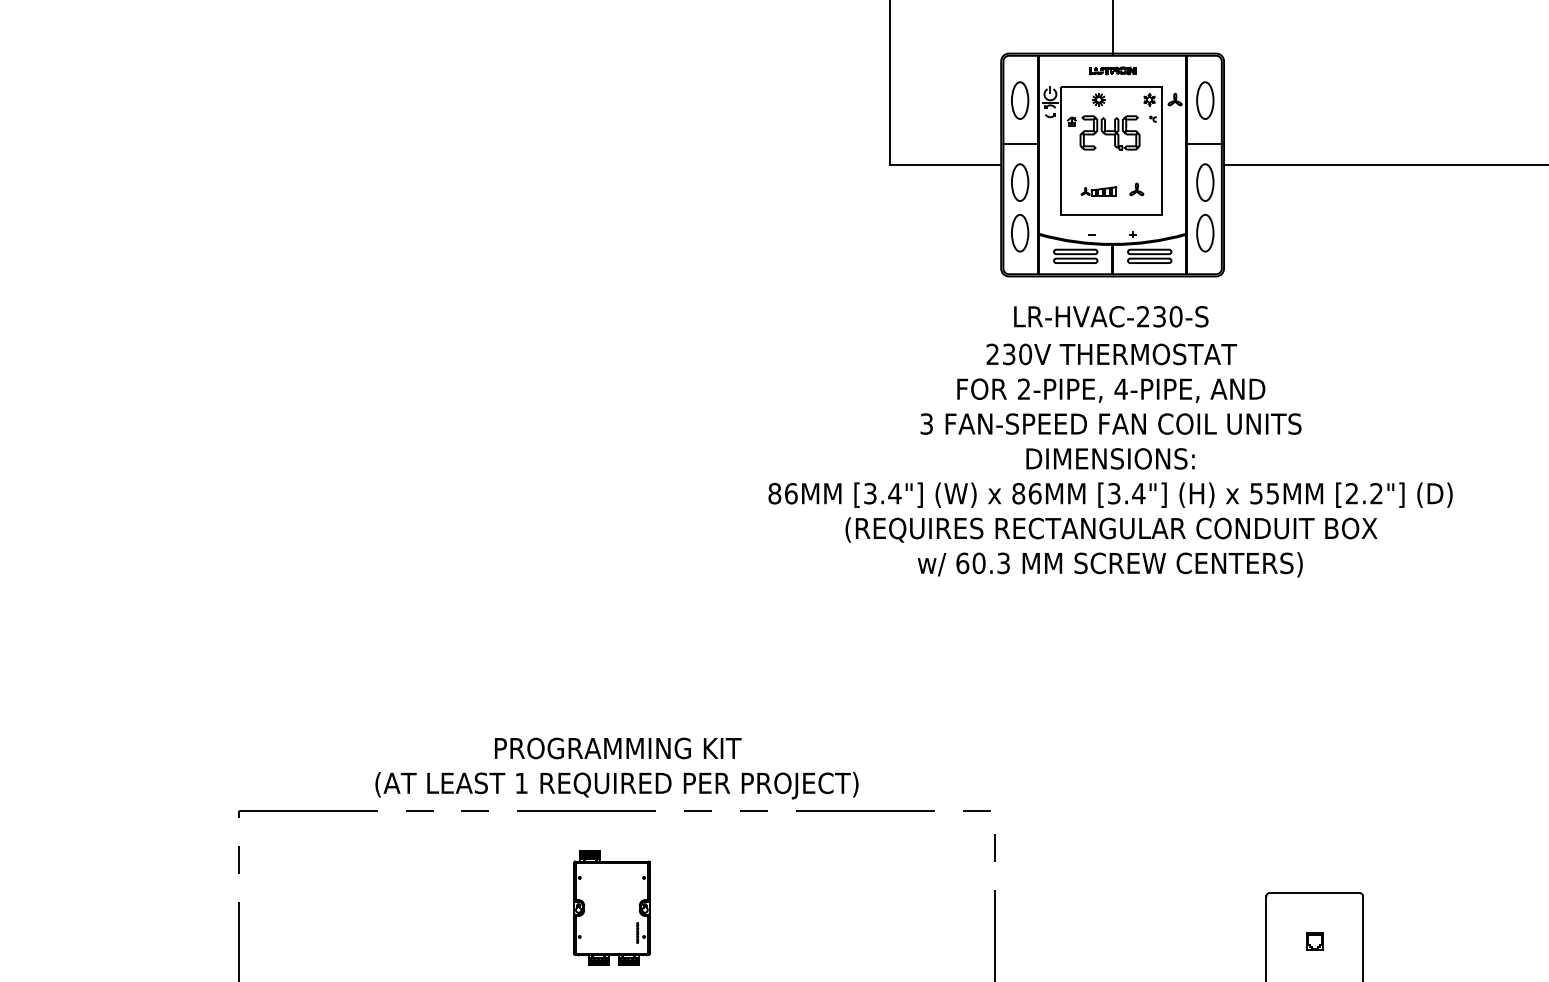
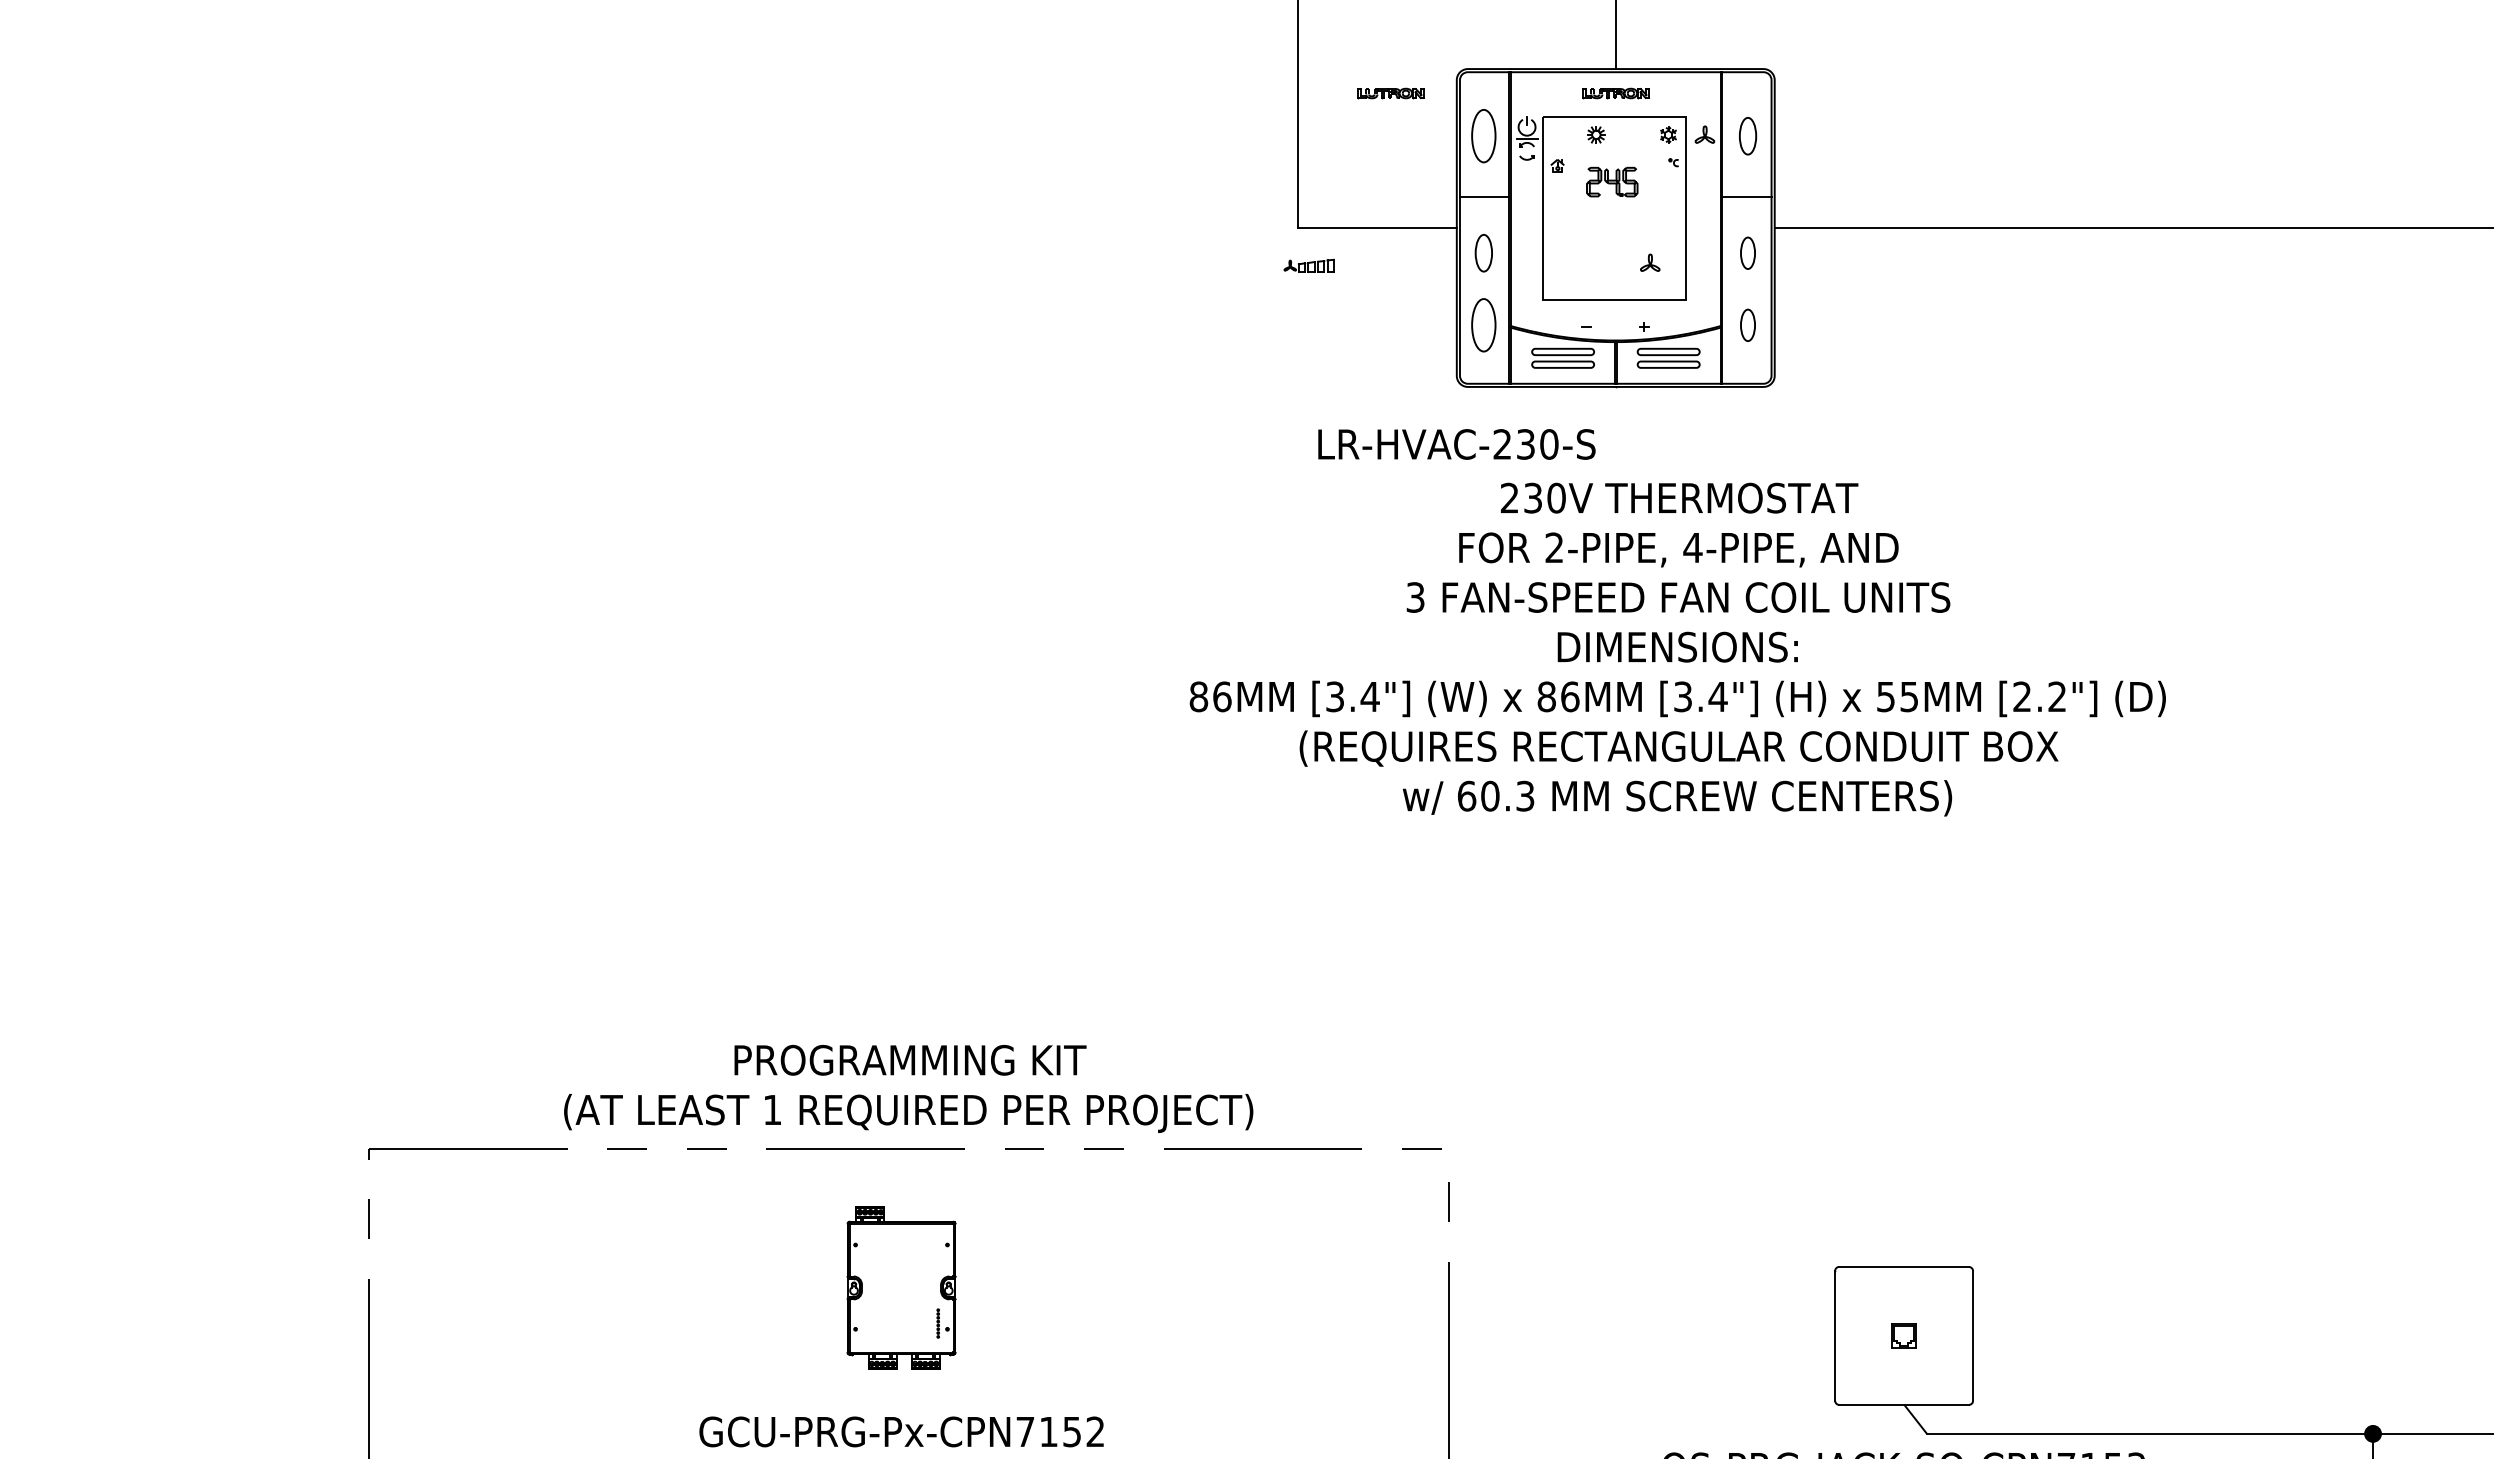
part: (954, 70) -> (1390, 93), added
part: (1204, 100) -> (1747, 136), size x0.7
part: (1110, 132) -> (1612, 181), size x0.6
part: (1019, 182) -> (1483, 253), size x0.7
part: (1204, 182) -> (1747, 253), size x0.6
part: (1098, 191) -> (1308, 265), moved
part: (1204, 233) -> (1747, 325), size x0.6
text: (1111, 316) -> (1456, 444), moved
text: (1110, 460) -> (1677, 649), moved

